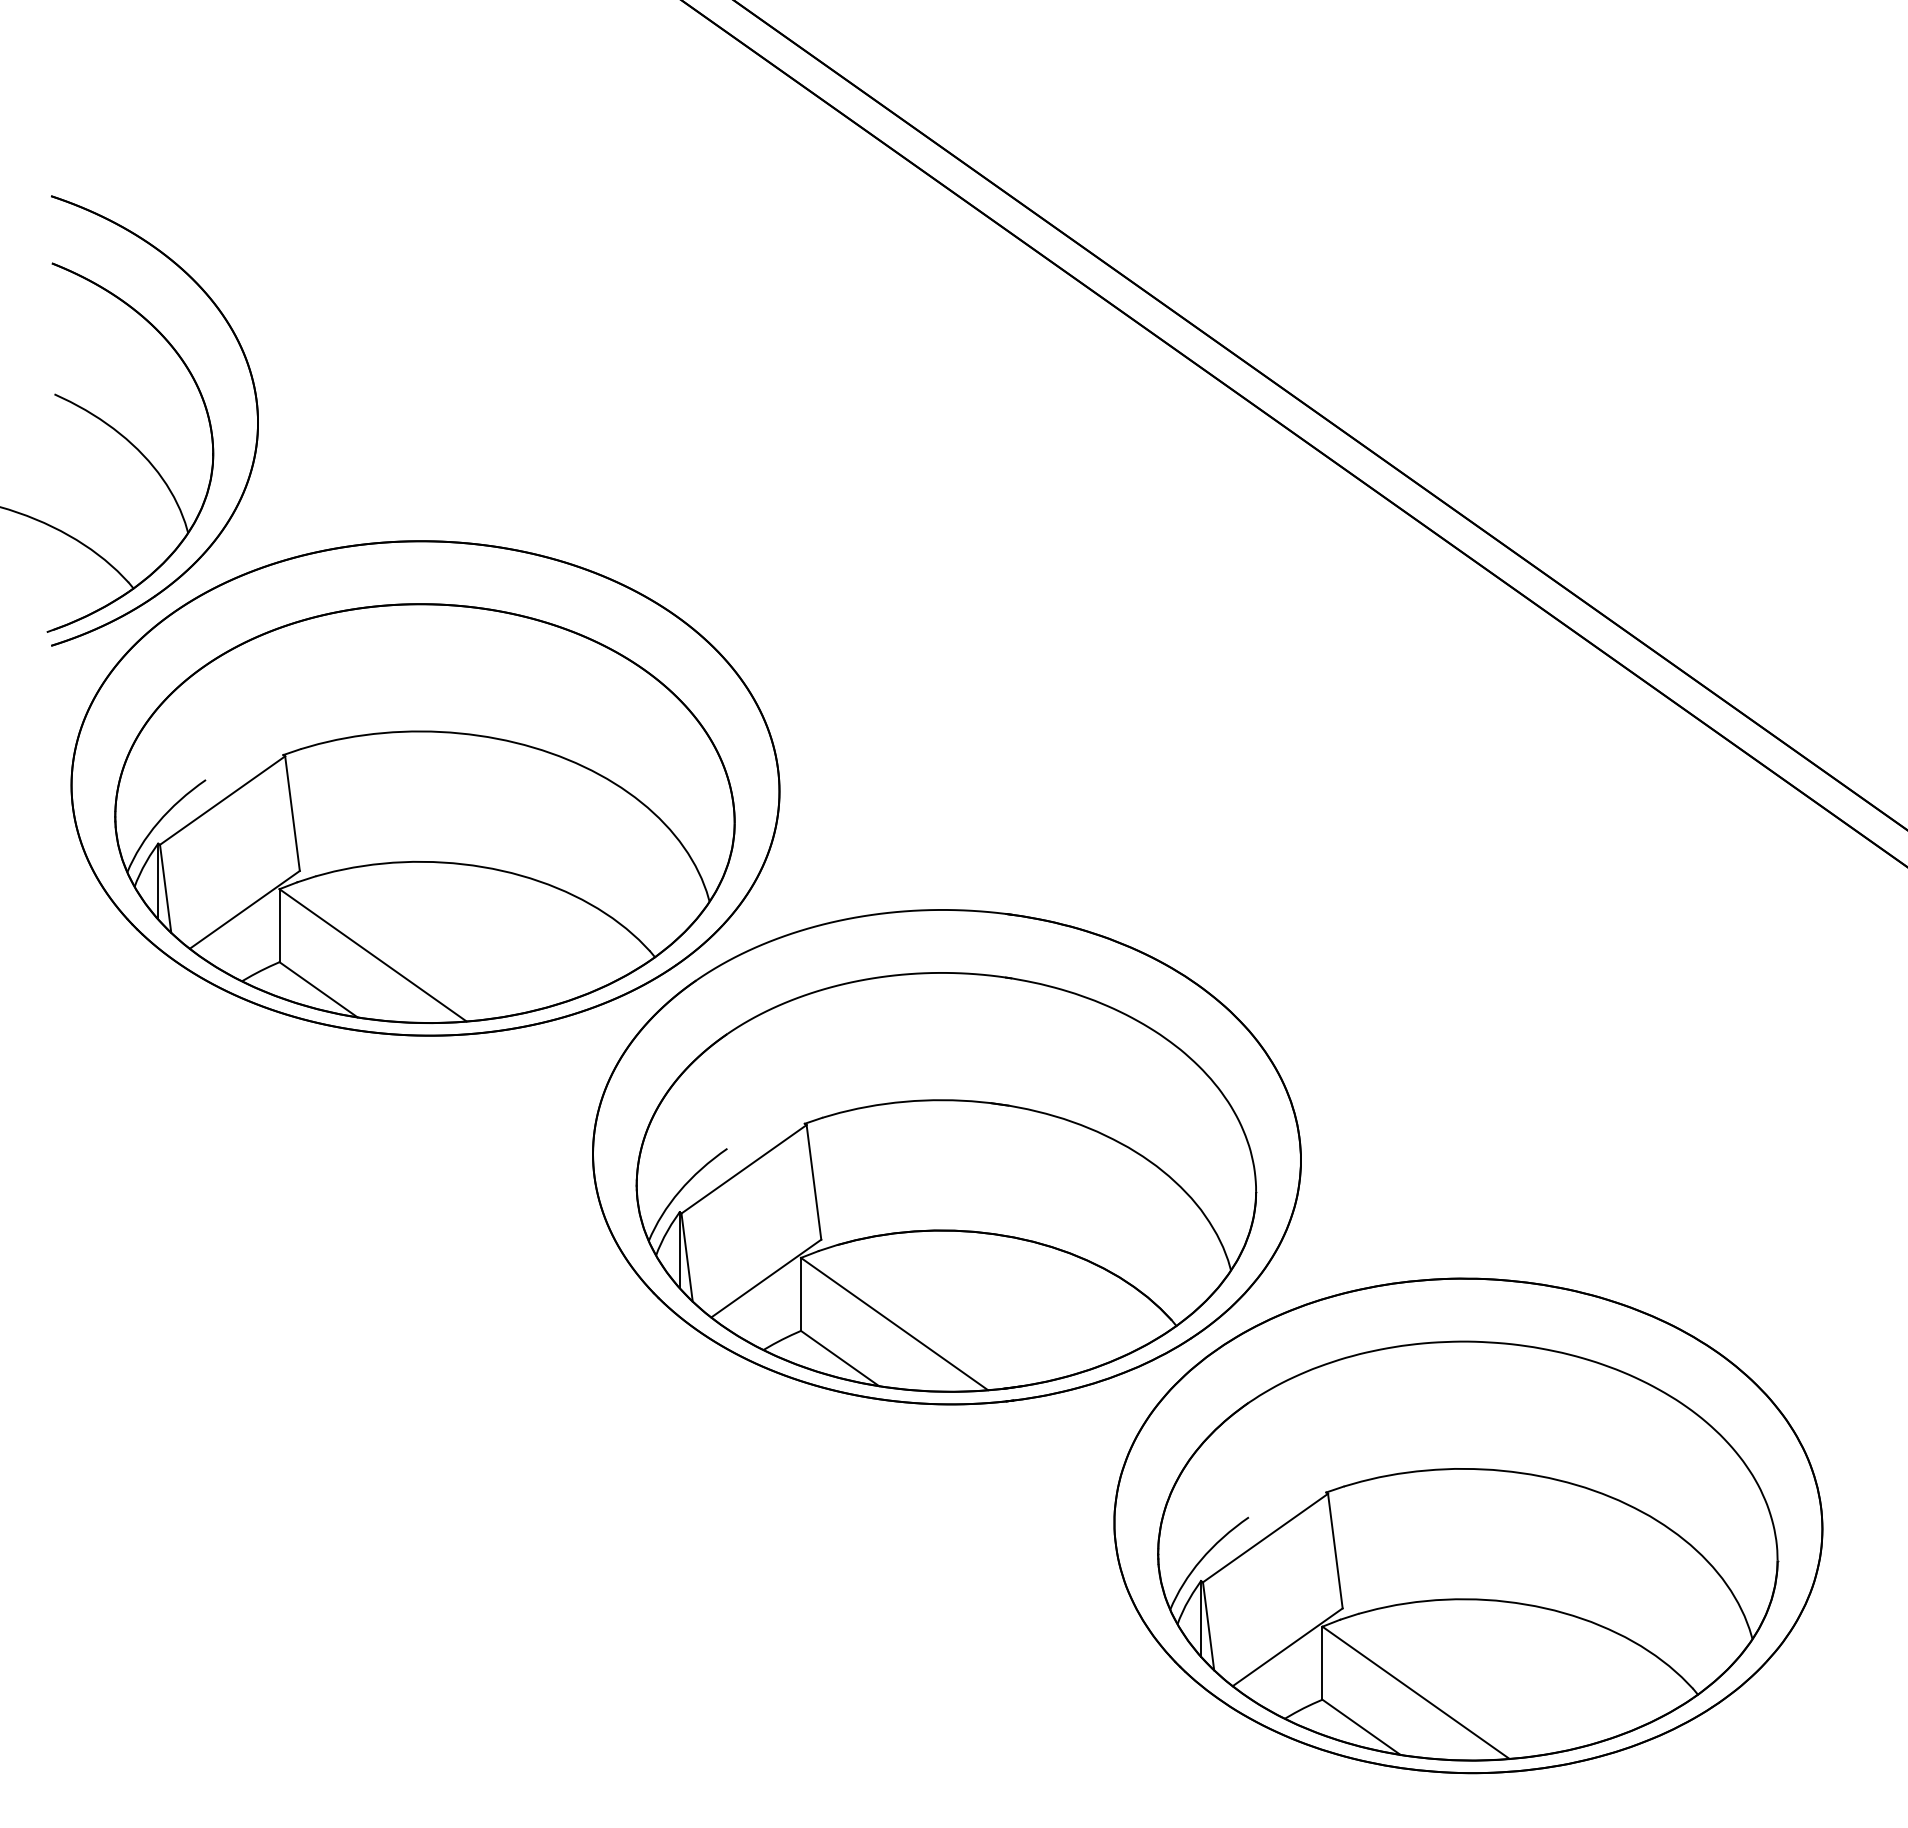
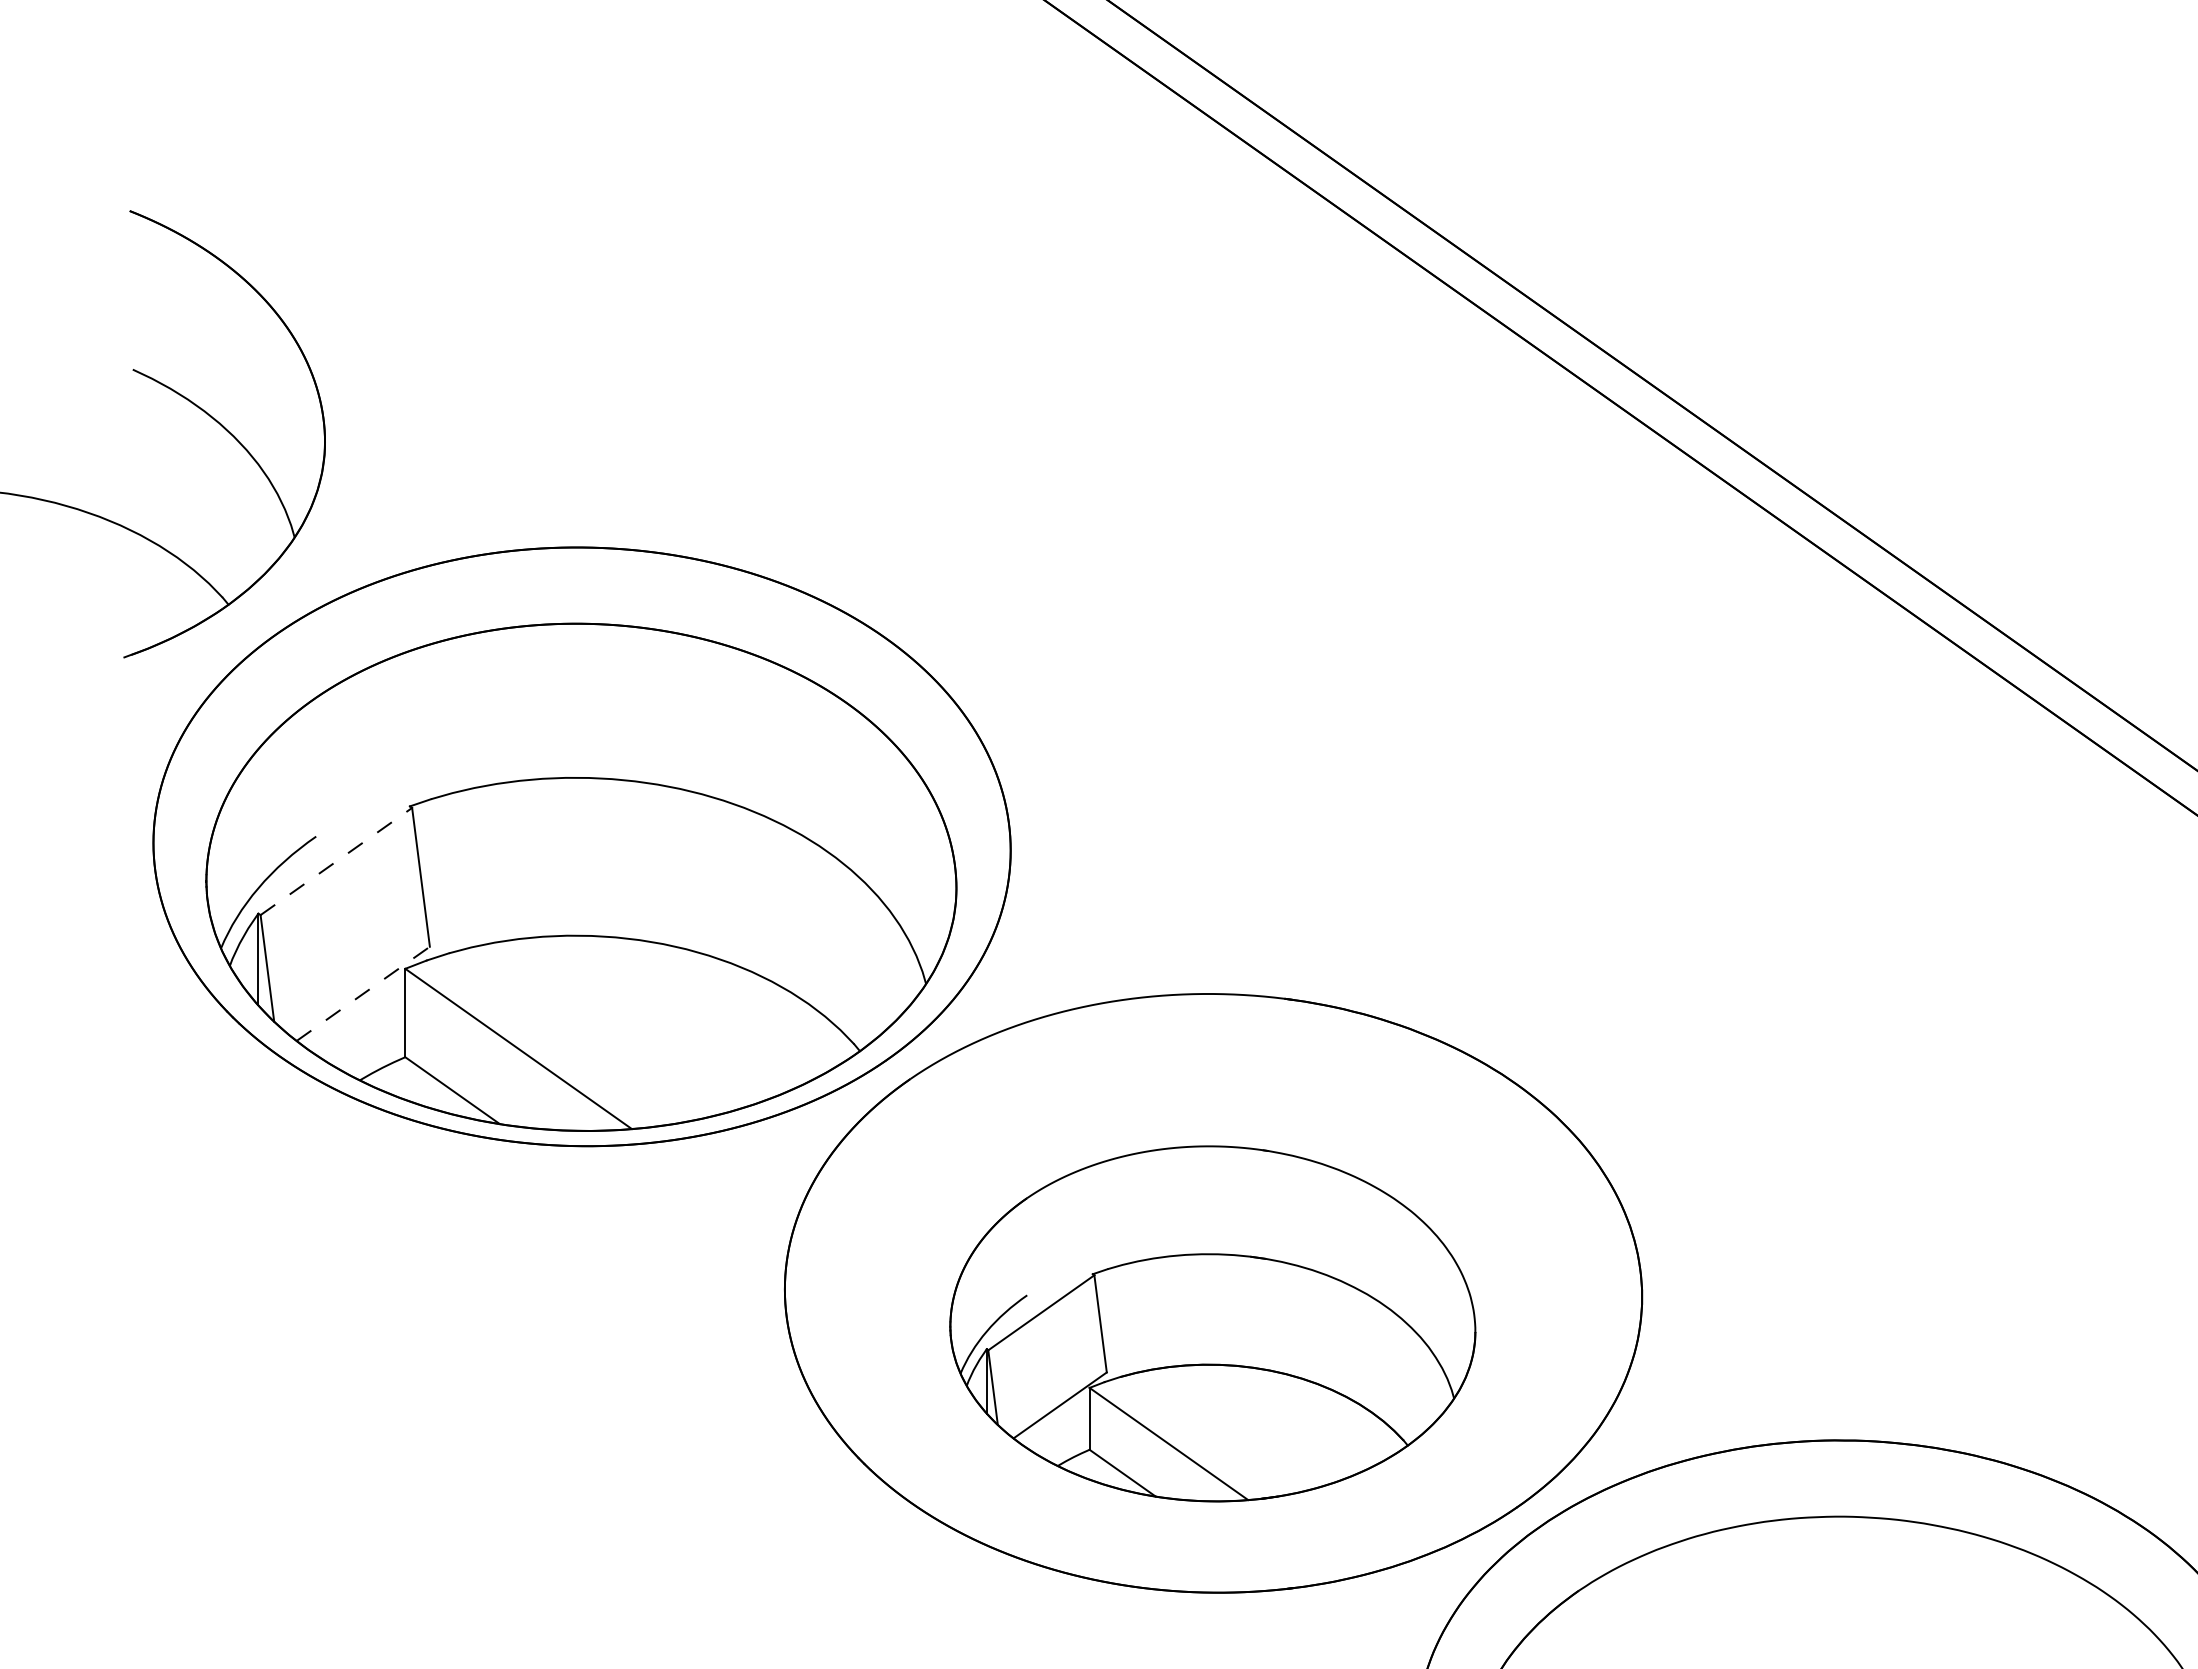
part: (256, 415) -> (377, 395), removed
line: (222, 800) -> (336, 861), solid -> dashed
line: (245, 909) -> (364, 993), solid -> dashed
part: (946, 1182) -> (1212, 1323), size x0.7

